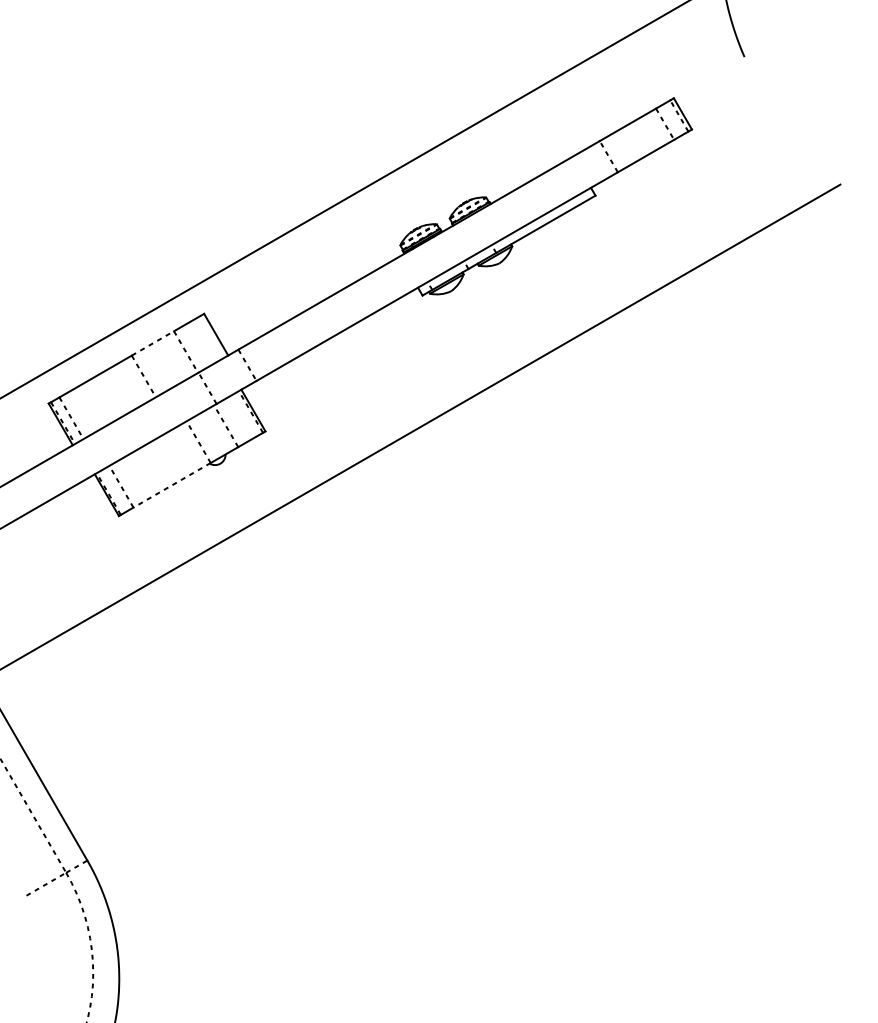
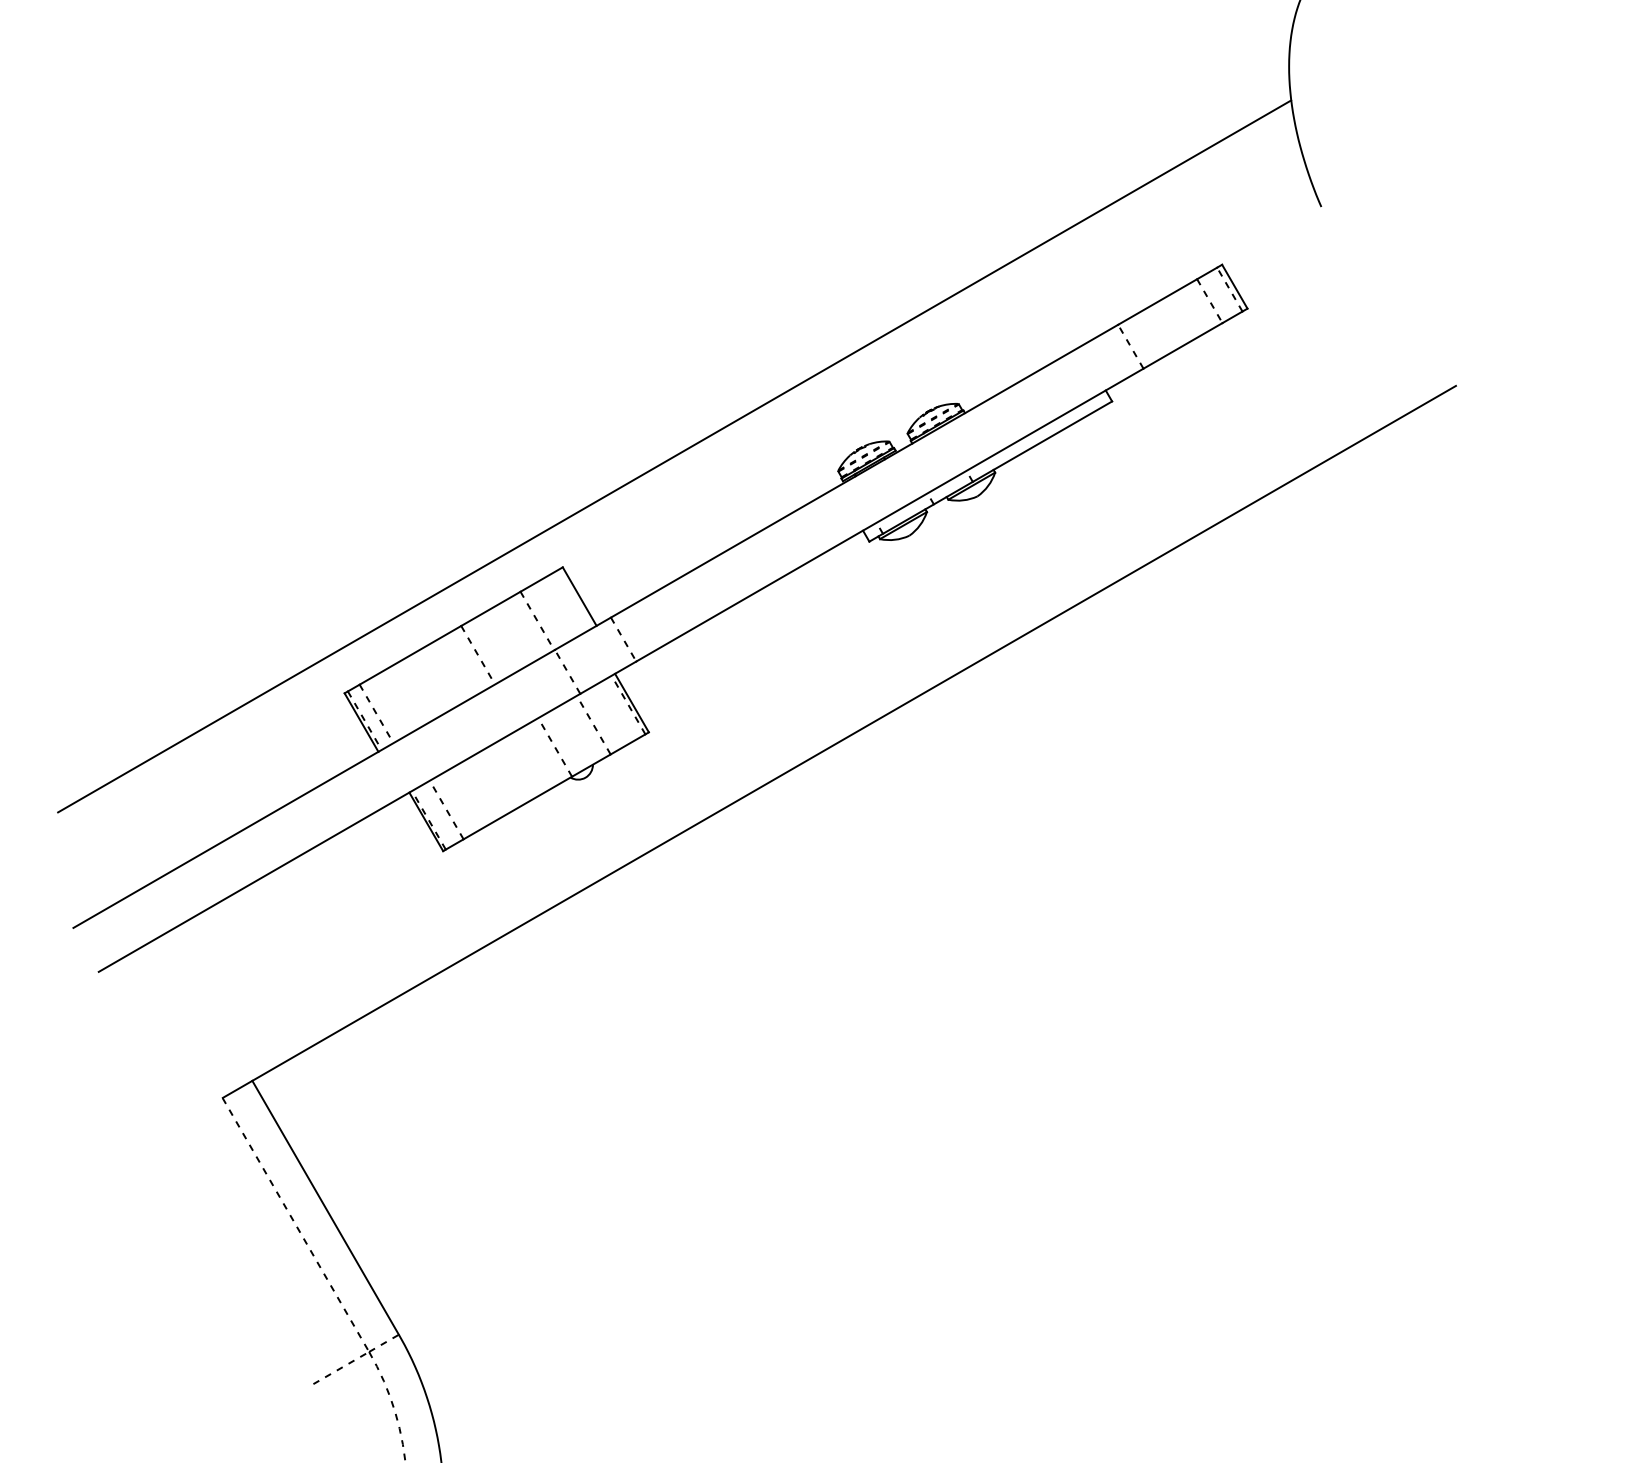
line: (153, 343) -> (491, 608), dashed -> solid
line: (171, 485) -> (517, 808), dashed -> solid

